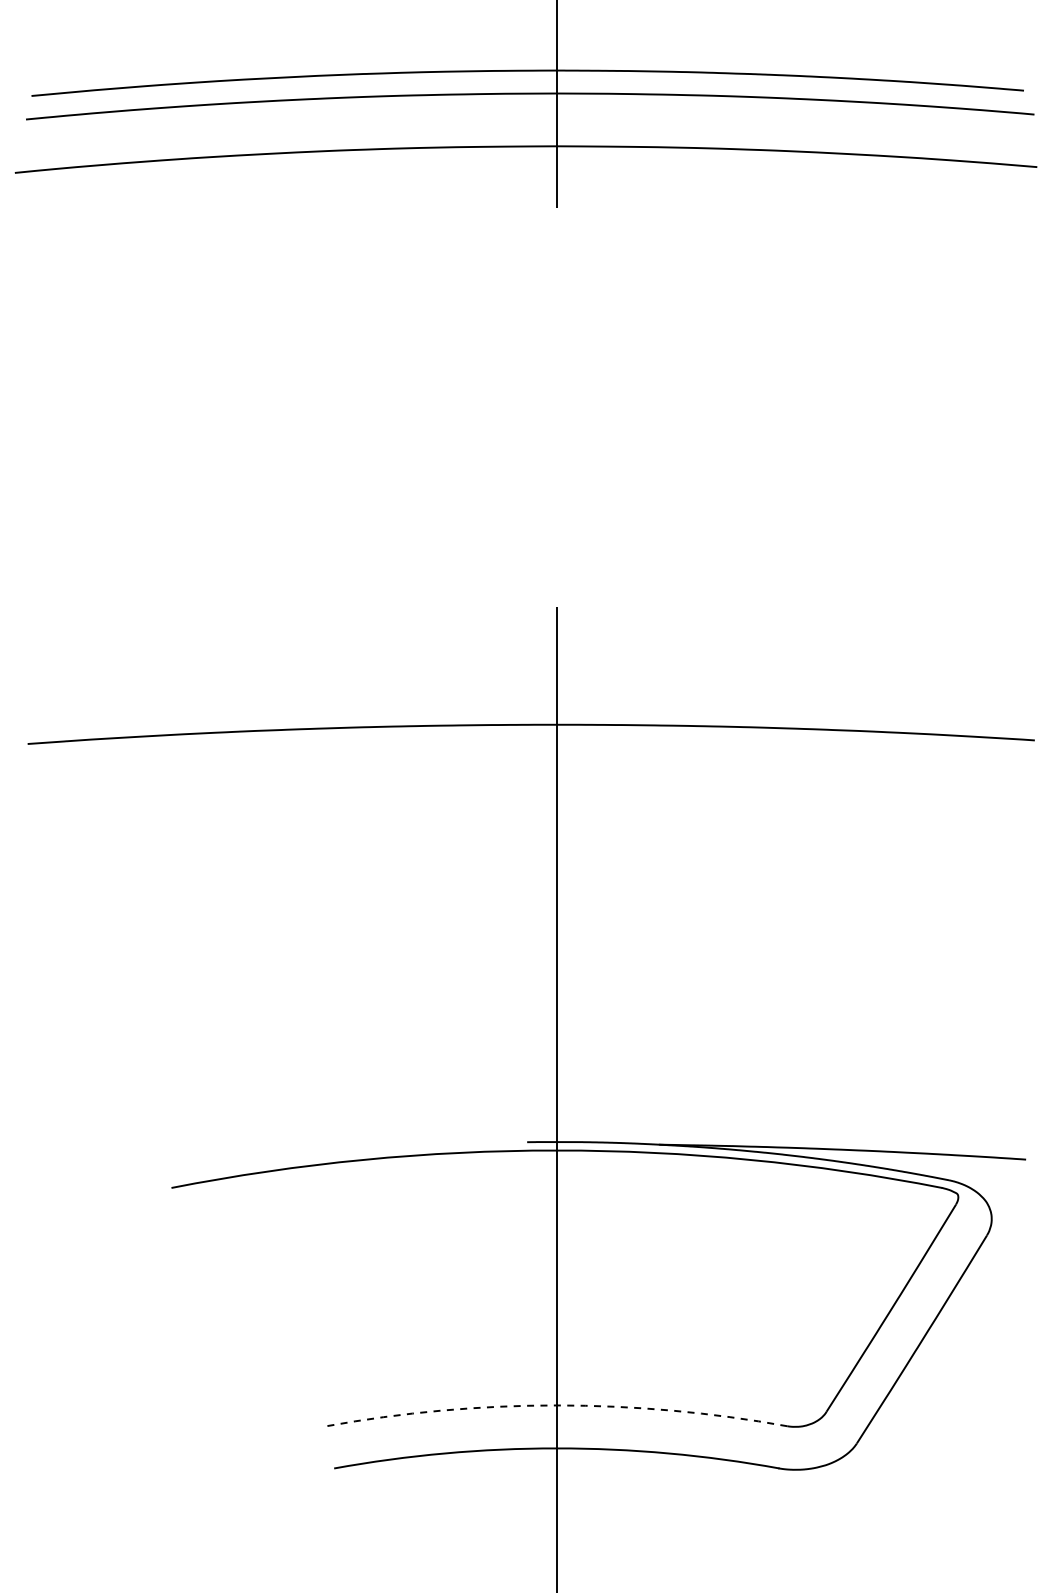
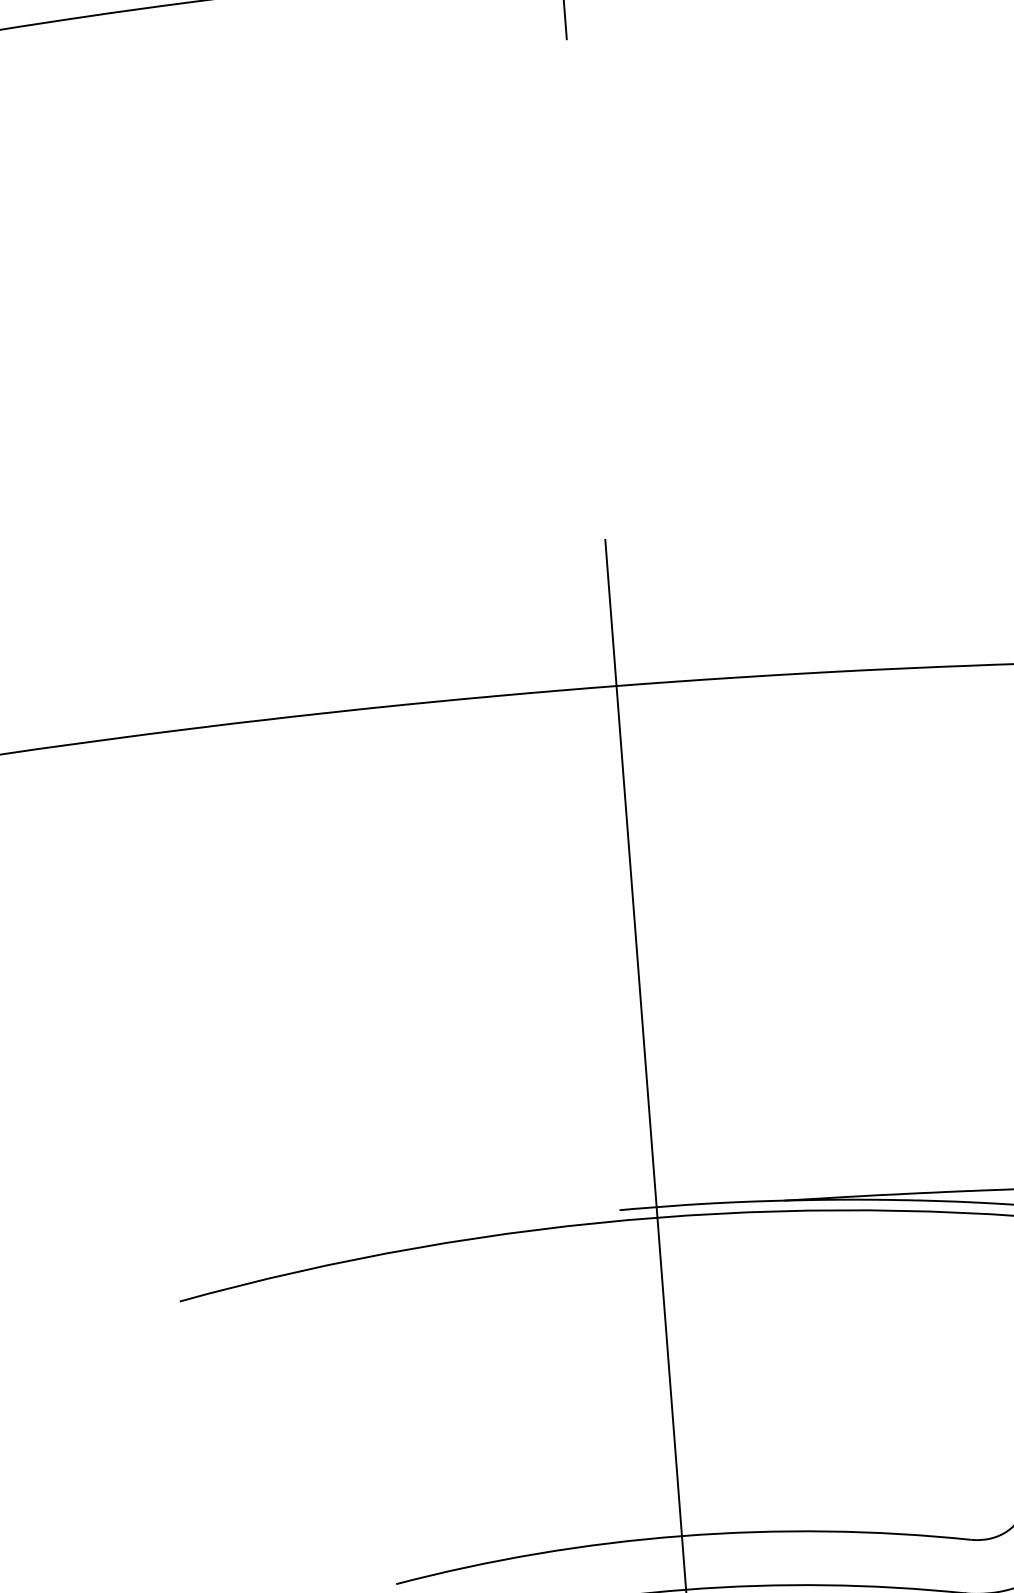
arc: (556, 1405) -> (681, 1536), dashed -> solid

